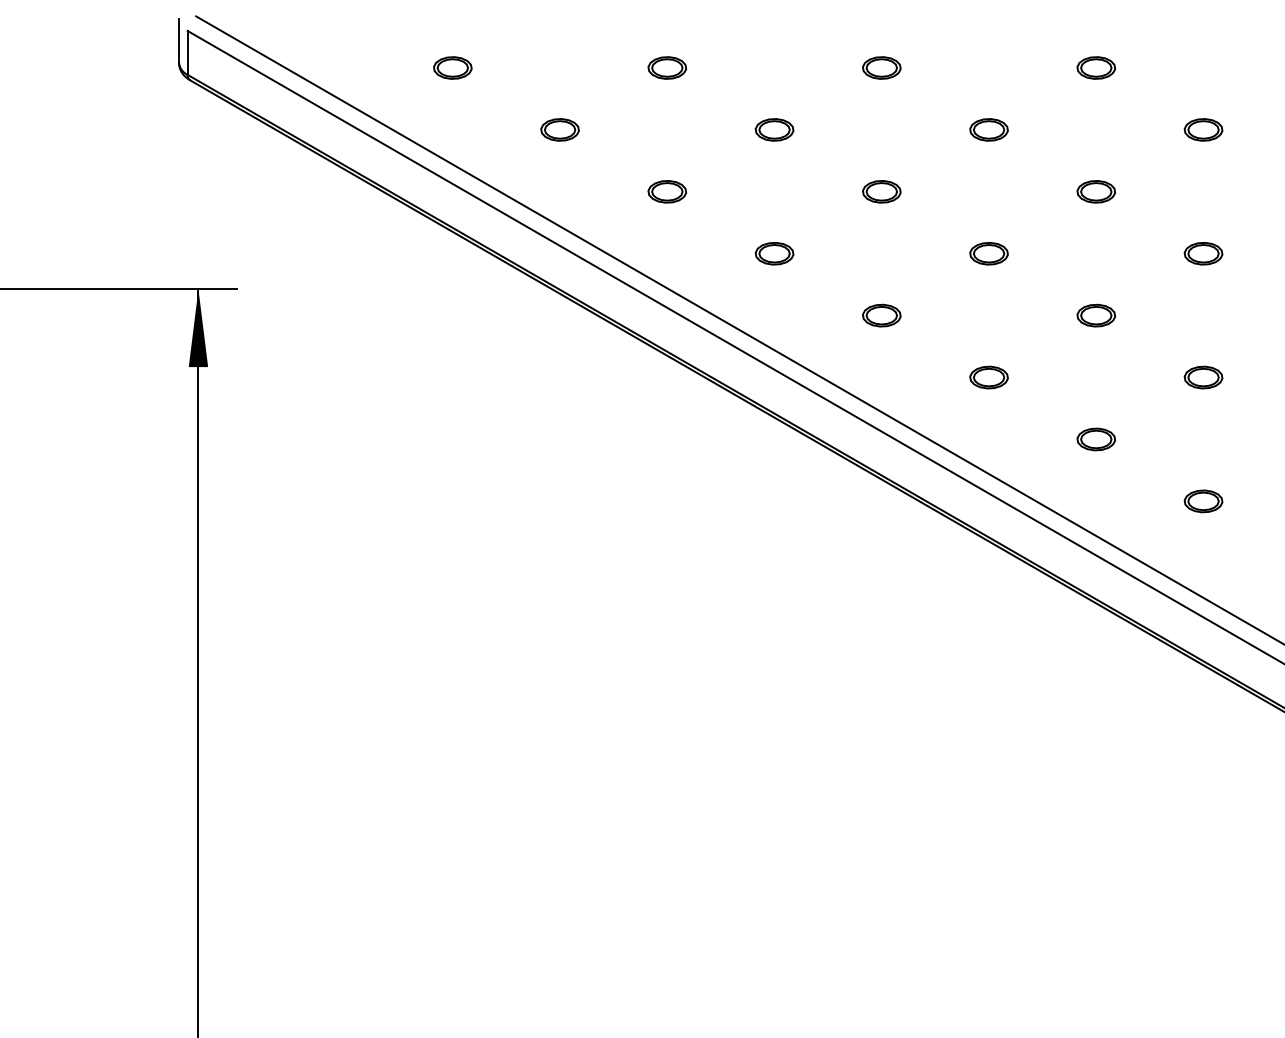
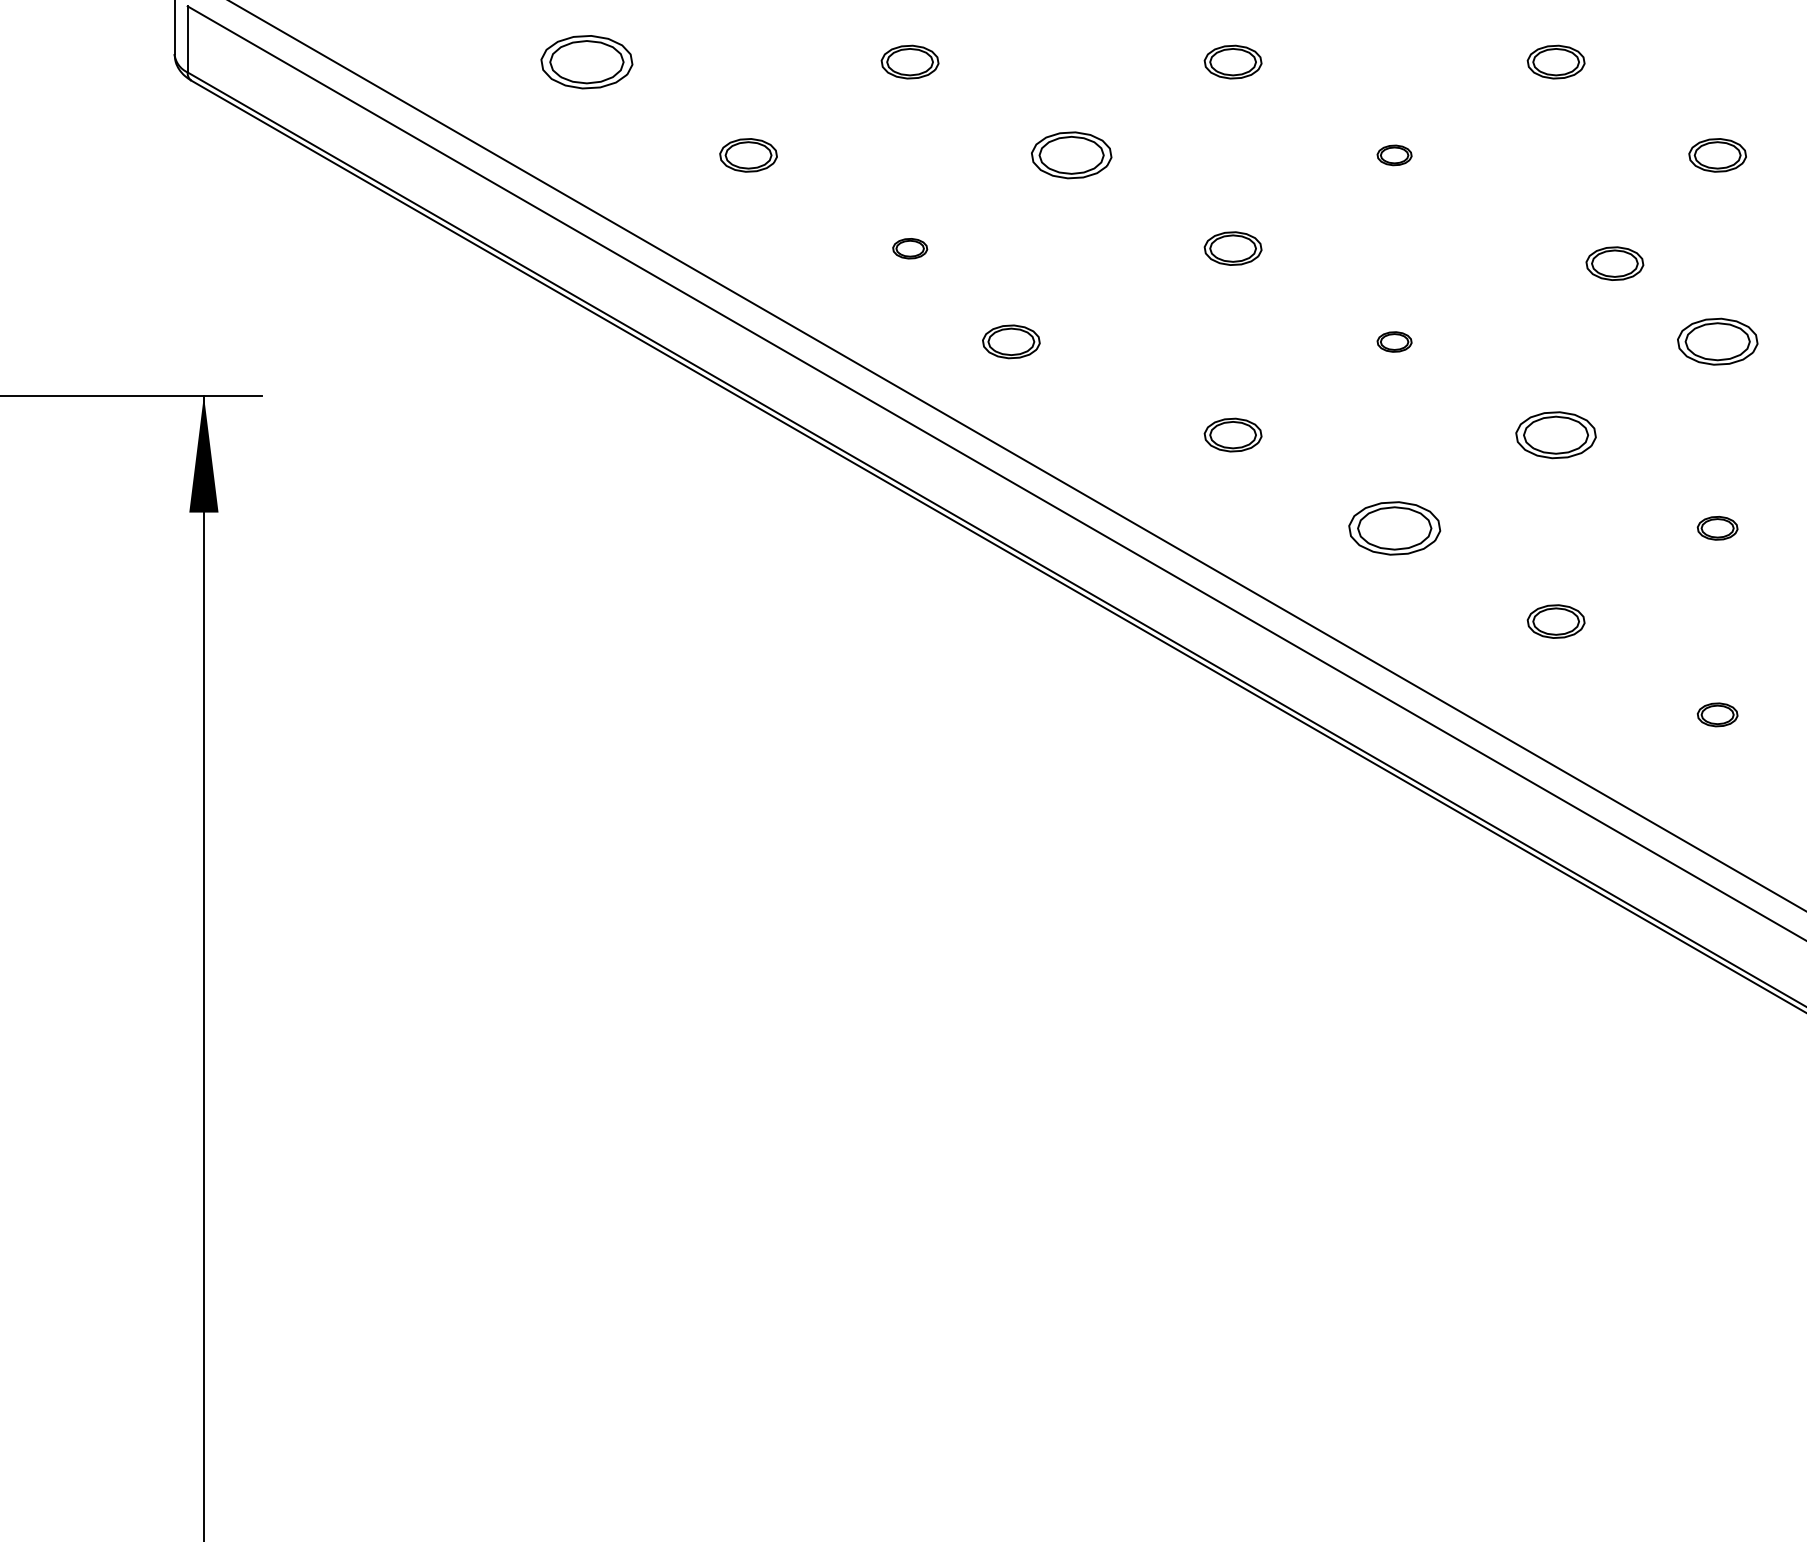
part: (452, 67) -> (586, 61), size x1.6
part: (774, 129) -> (1071, 154), size x1.4
part: (988, 129) -> (1393, 154), size x0.6
part: (667, 191) -> (910, 248), size x0.6
part: (1096, 191) -> (1615, 263), moved
part: (774, 253) -> (1011, 341), moved
part: (988, 253) -> (1393, 341), size x0.6
part: (1203, 253) -> (1717, 341), size x1.4
part: (1096, 315) -> (1556, 434), size x1.4
part: (988, 377) -> (1393, 528), size x1.6
part: (1203, 377) -> (1717, 528), size x0.7
part: (1203, 501) -> (1717, 715), size x0.7

